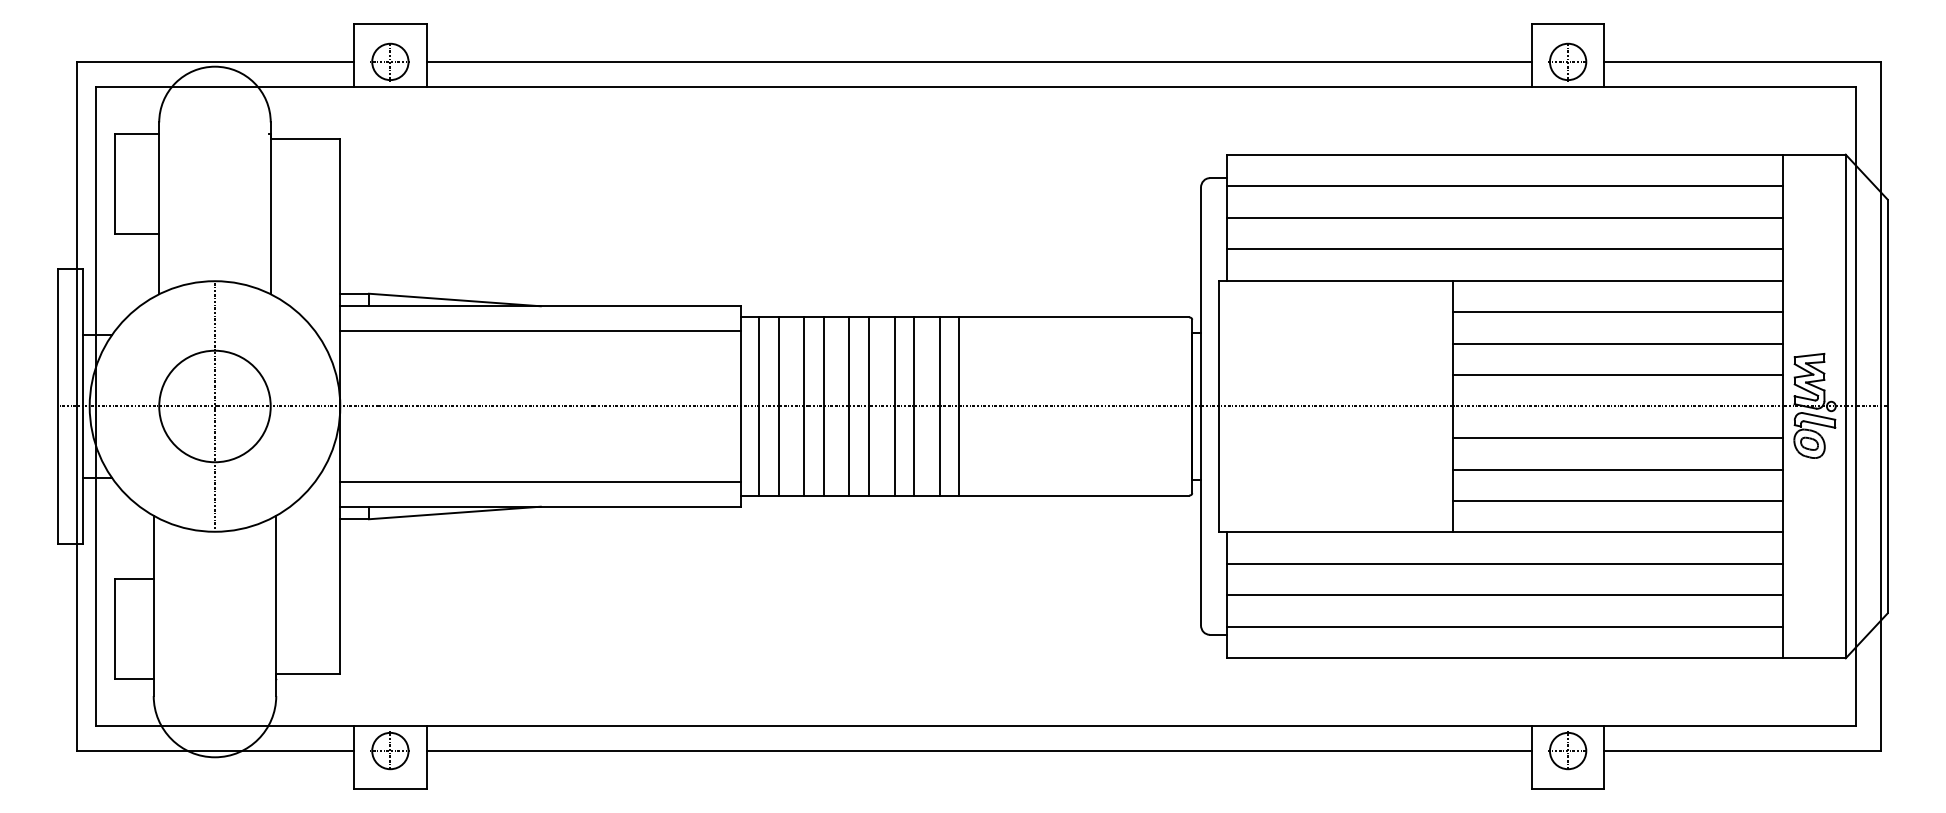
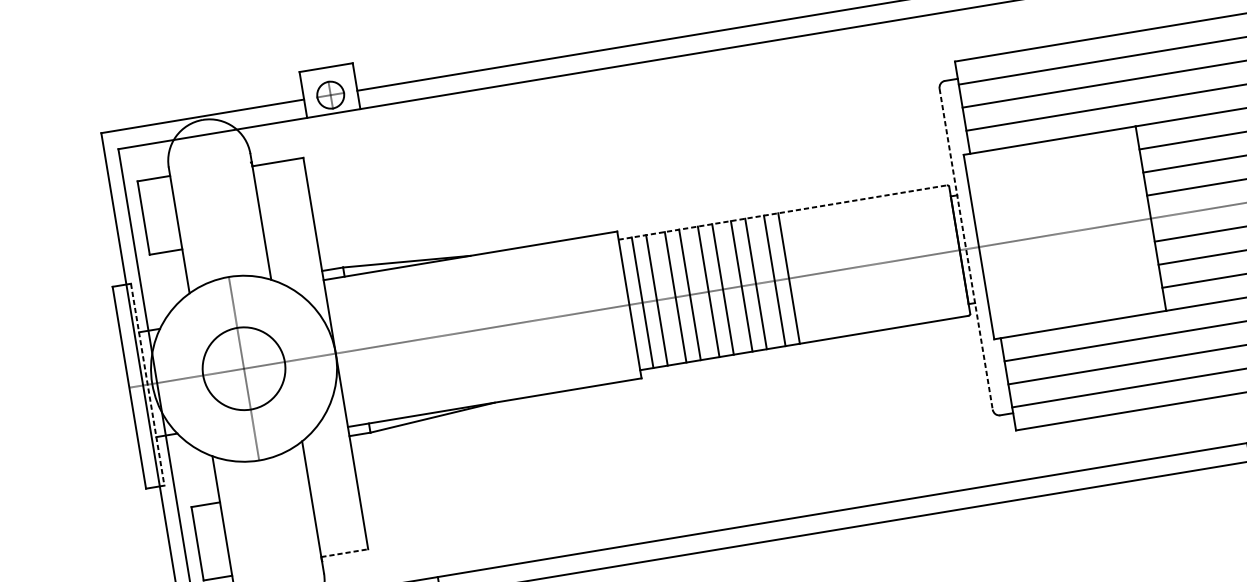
line: (965, 317) -> (782, 212), solid -> dashed
line: (540, 331) -> (473, 274), removed
line: (83, 406) -> (147, 384), solid -> dashed
line: (1201, 406) -> (966, 249), solid -> dashed
line: (540, 481) -> (491, 384), removed
line: (308, 673) -> (344, 552), solid -> dashed

